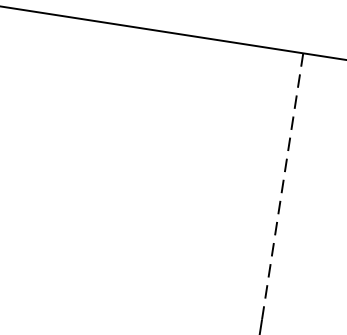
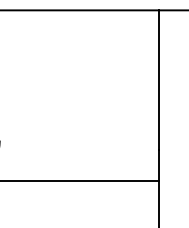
line: (283, 187) -> (159, 80), dashed -> solid

